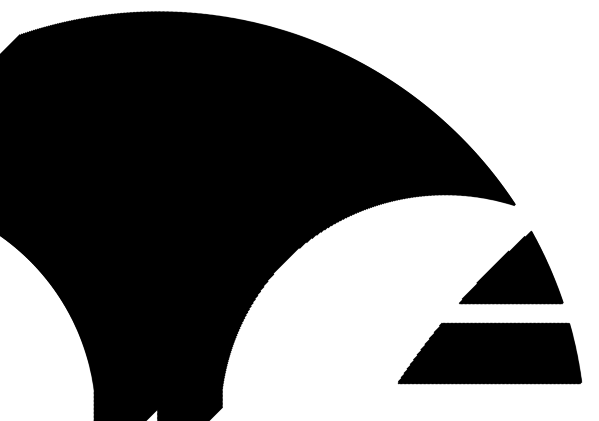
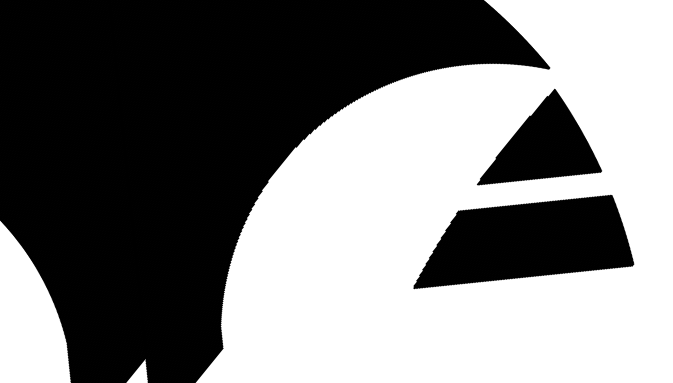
part: (489, 307) -> (513, 185), moved

